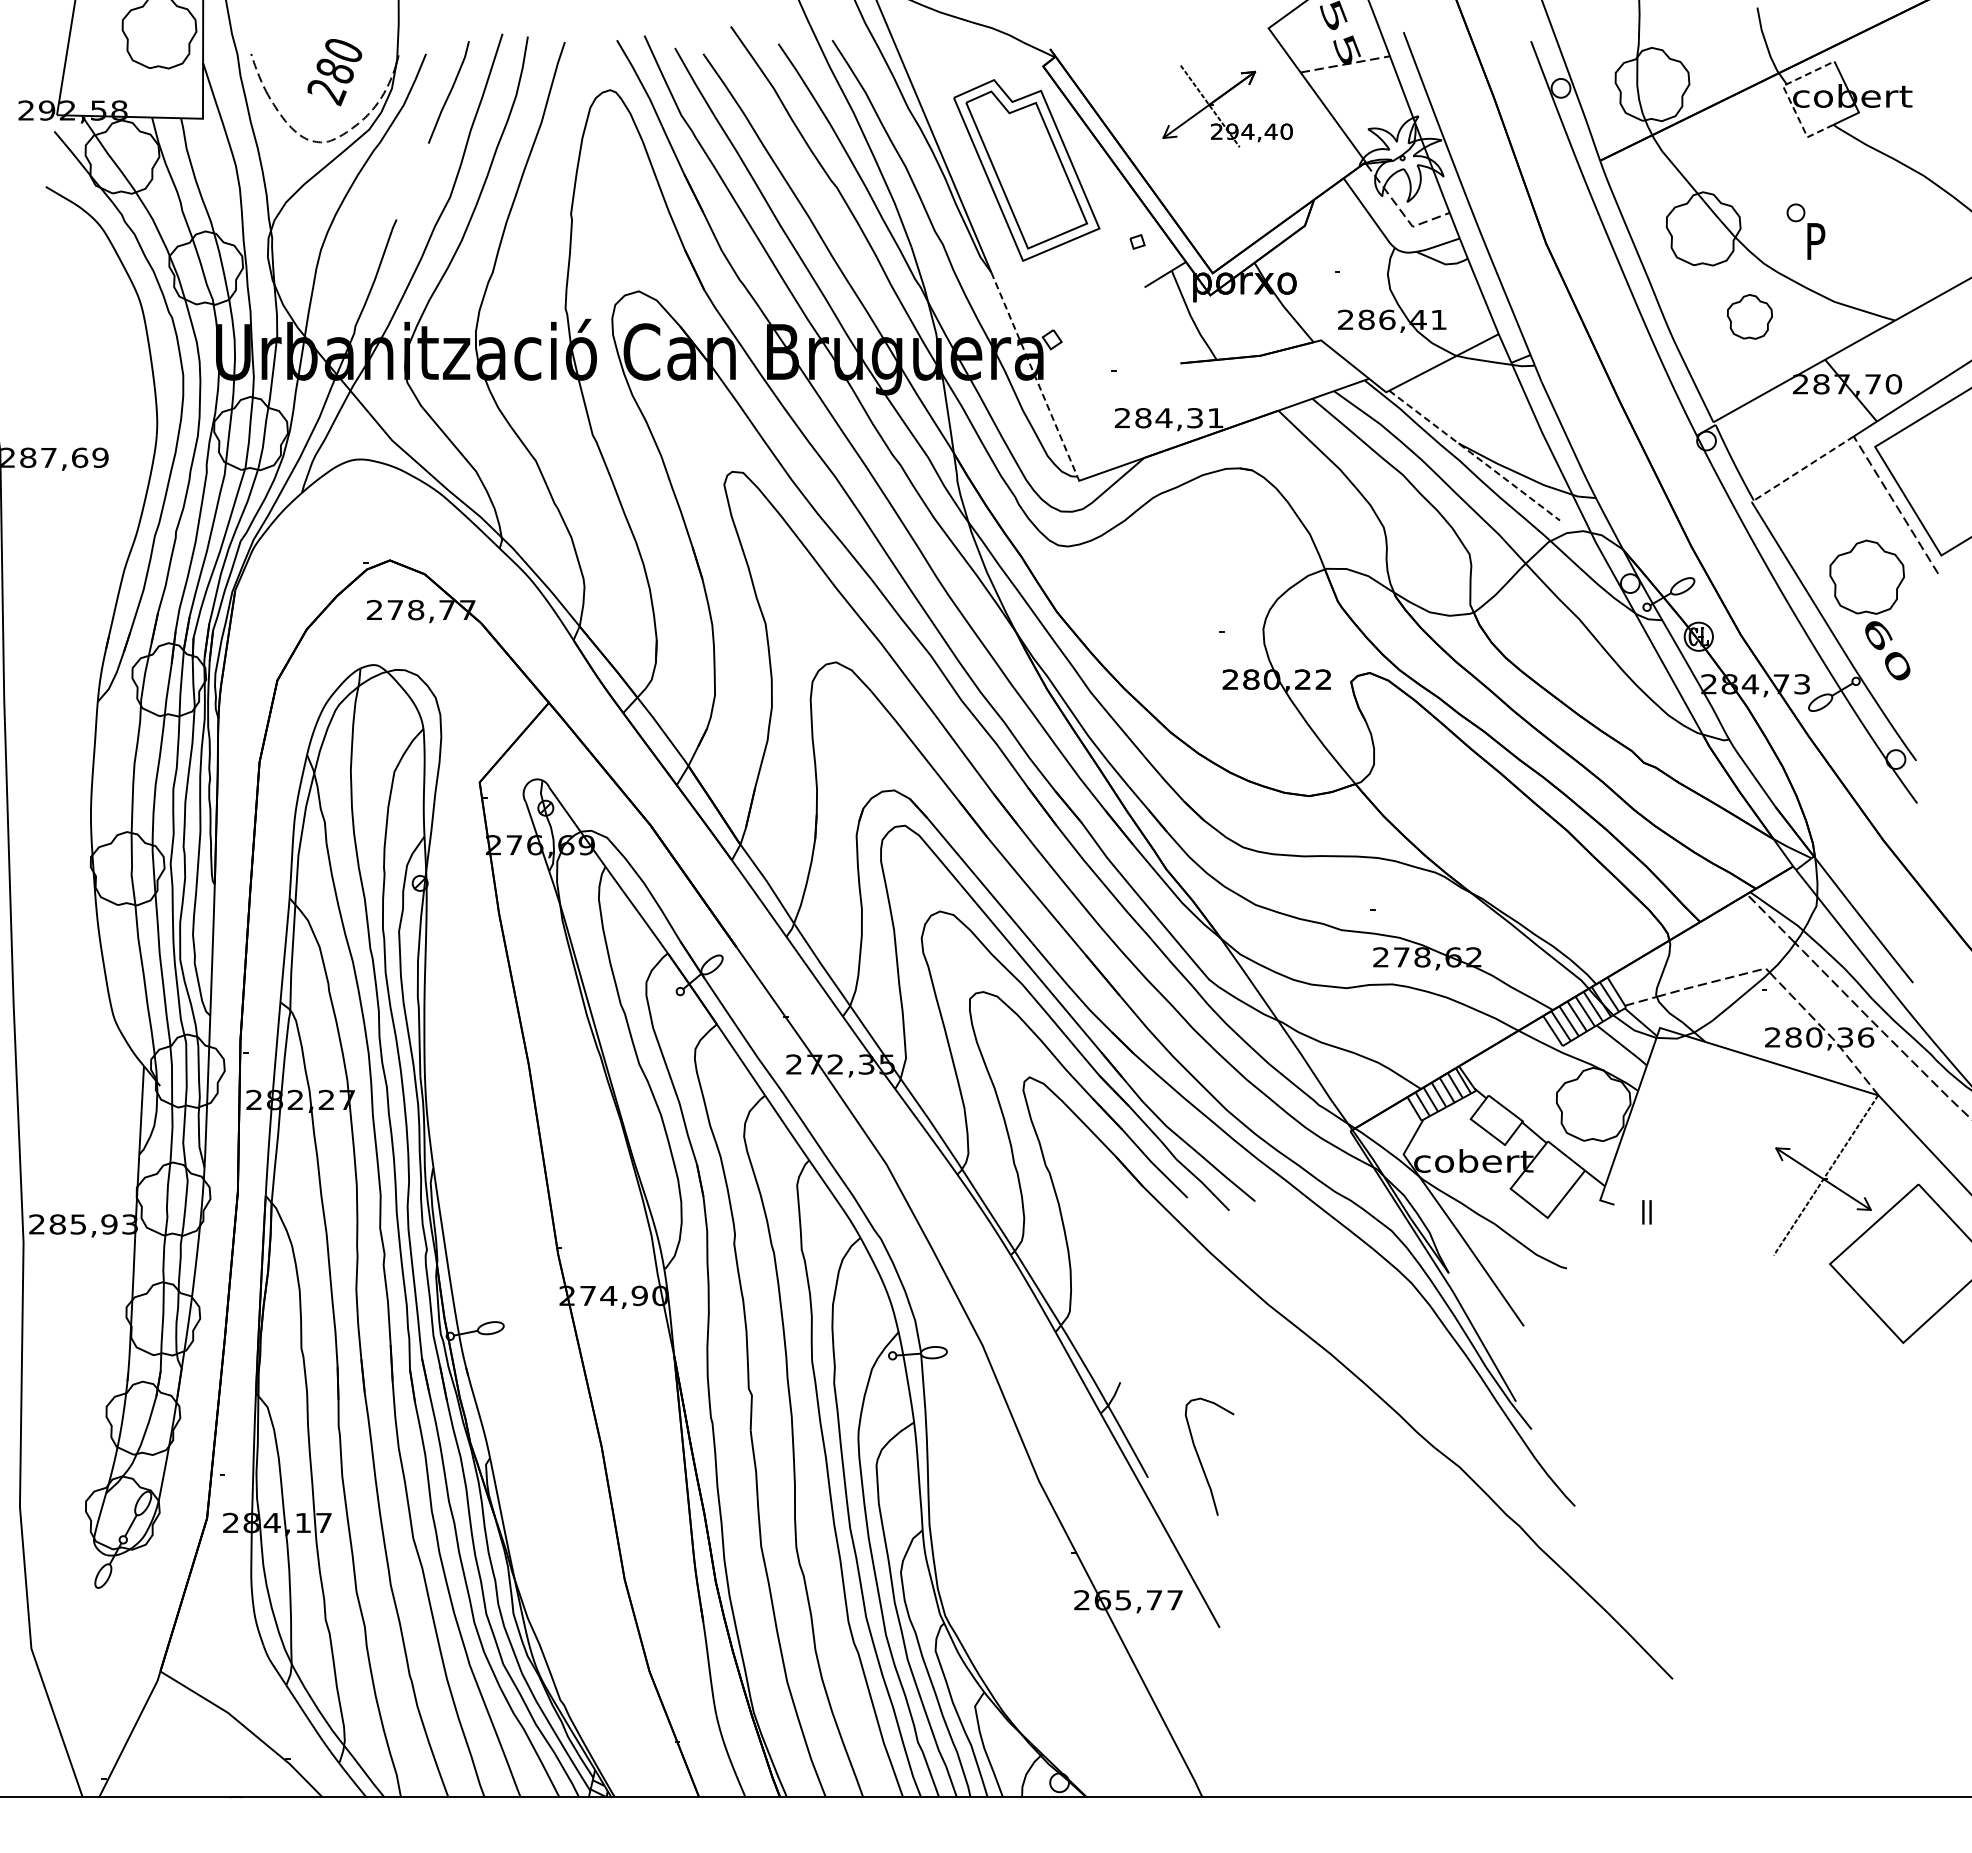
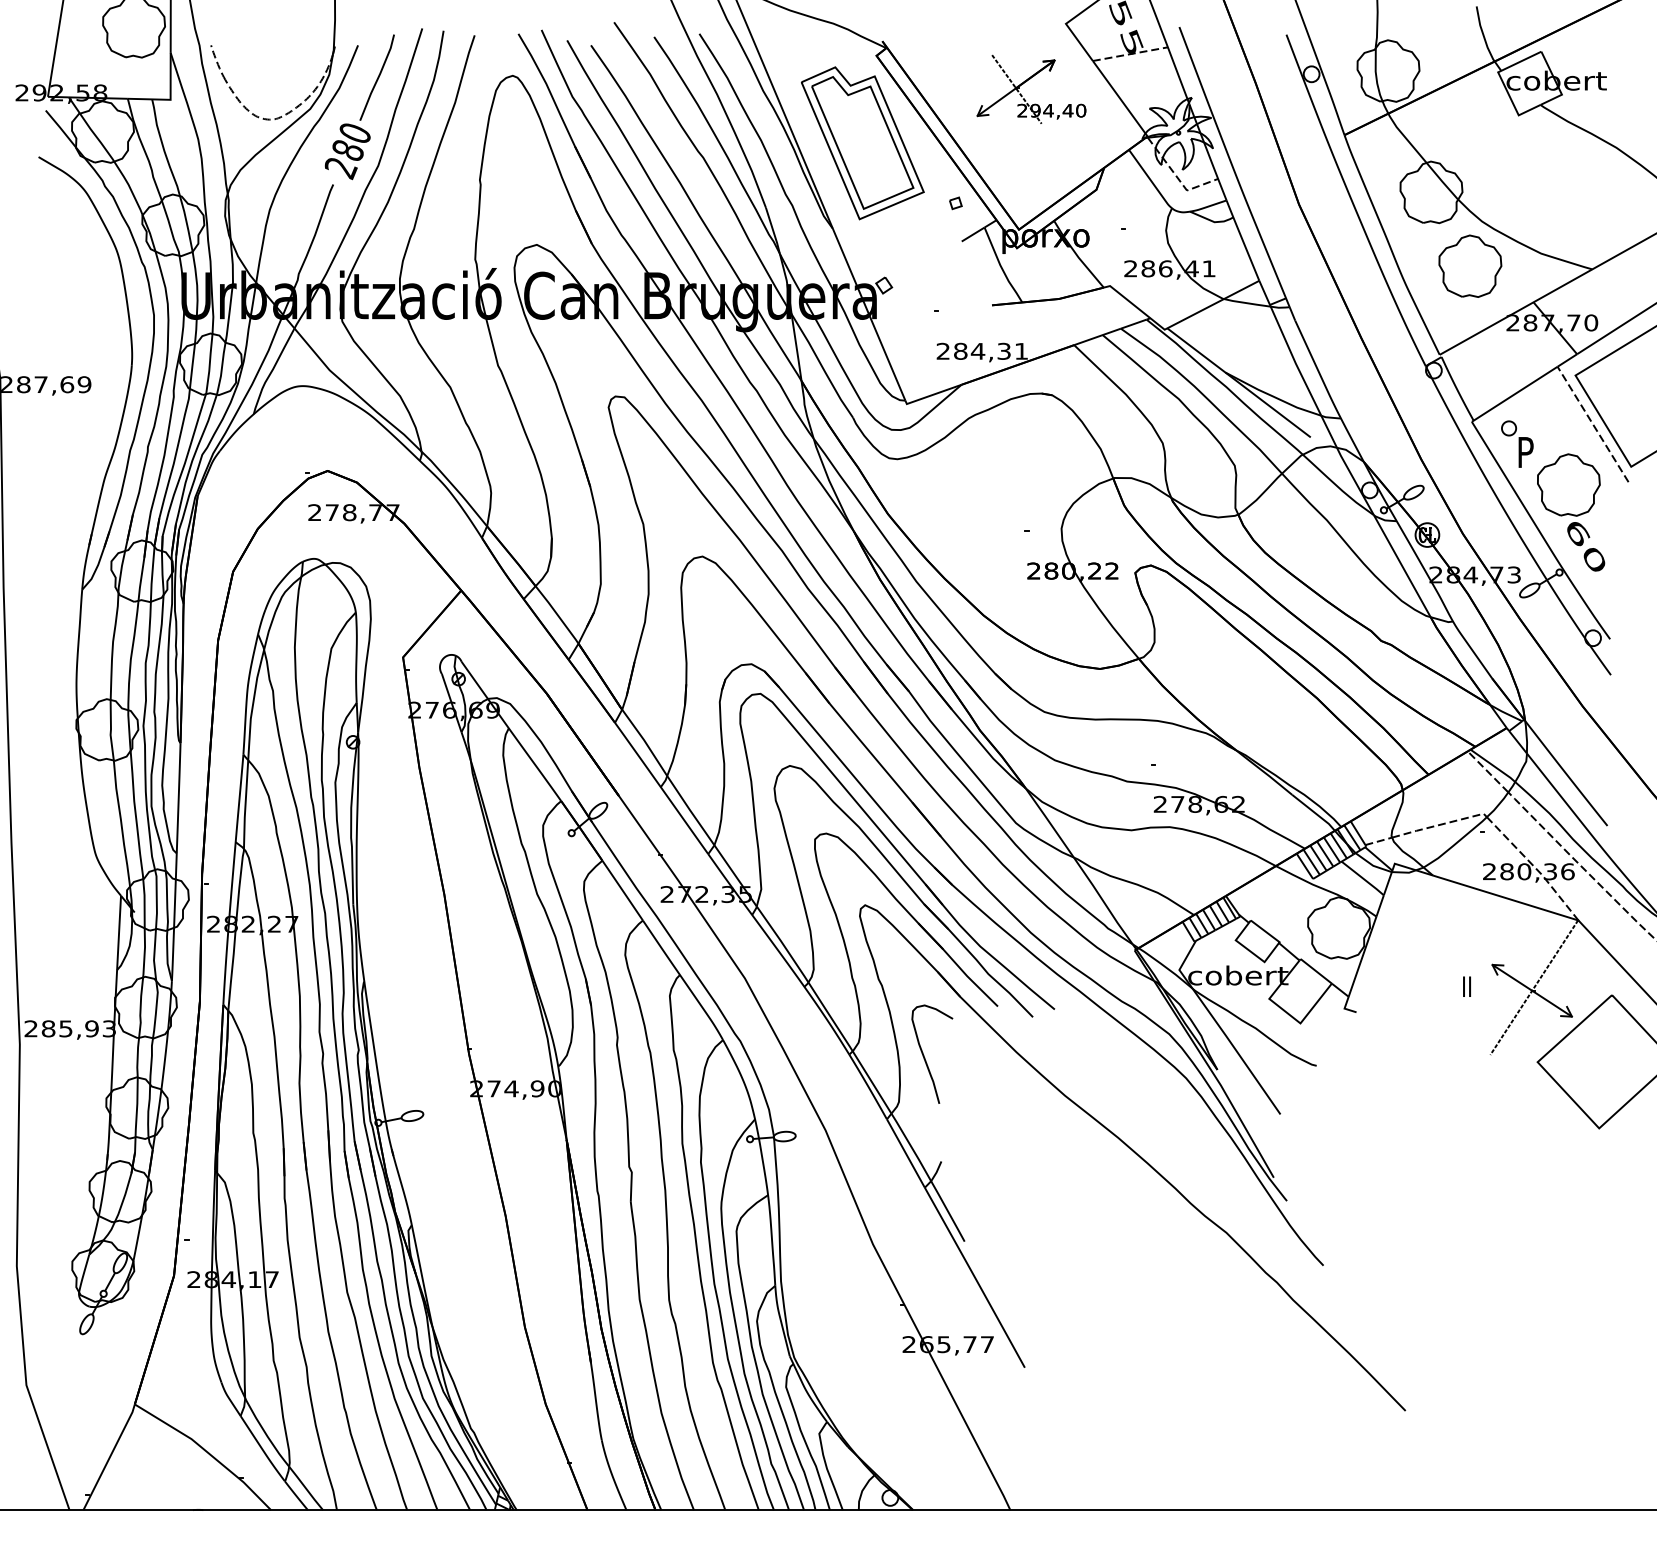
text: (334, 72) -> (347, 151), moved
line: (1789, 98) -> (1503, 82), dashed -> solid
part: (1805, 231) -> (1517, 444), moved
part: (1749, 316) -> (1469, 265), size x1.67
line: (1034, 374) -> (869, 314), dashed -> solid
line: (1475, 455) -> (1239, 382), dashed -> solid
line: (1802, 469) -> (1514, 394), dashed -> solid
text: (1646, 1212) -> (1466, 986), moved
curve: (1201, 1461) -> (925, 1058), moved

